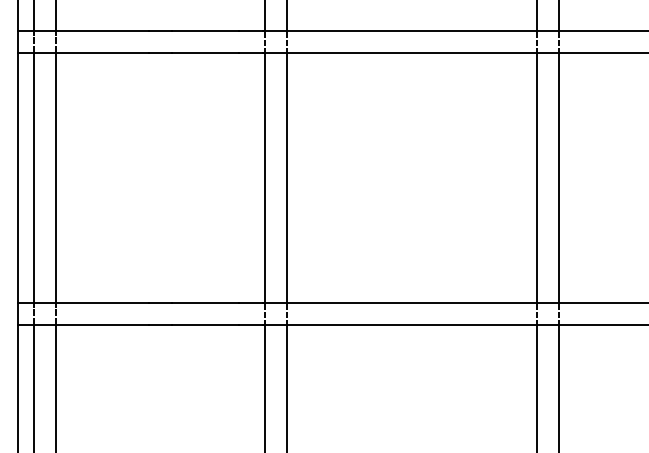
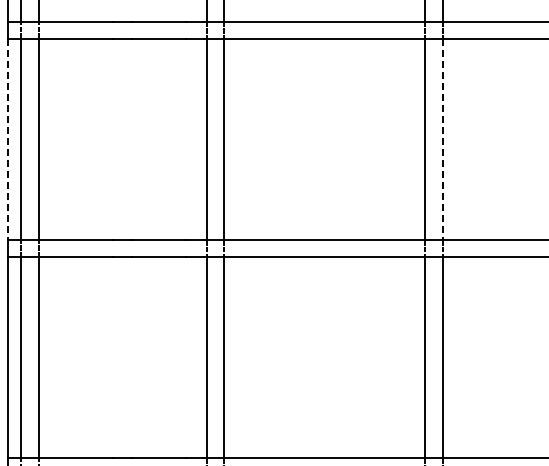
line: (17, 179) -> (7, 140), solid -> dashed
line: (558, 179) -> (442, 140), solid -> dashed

